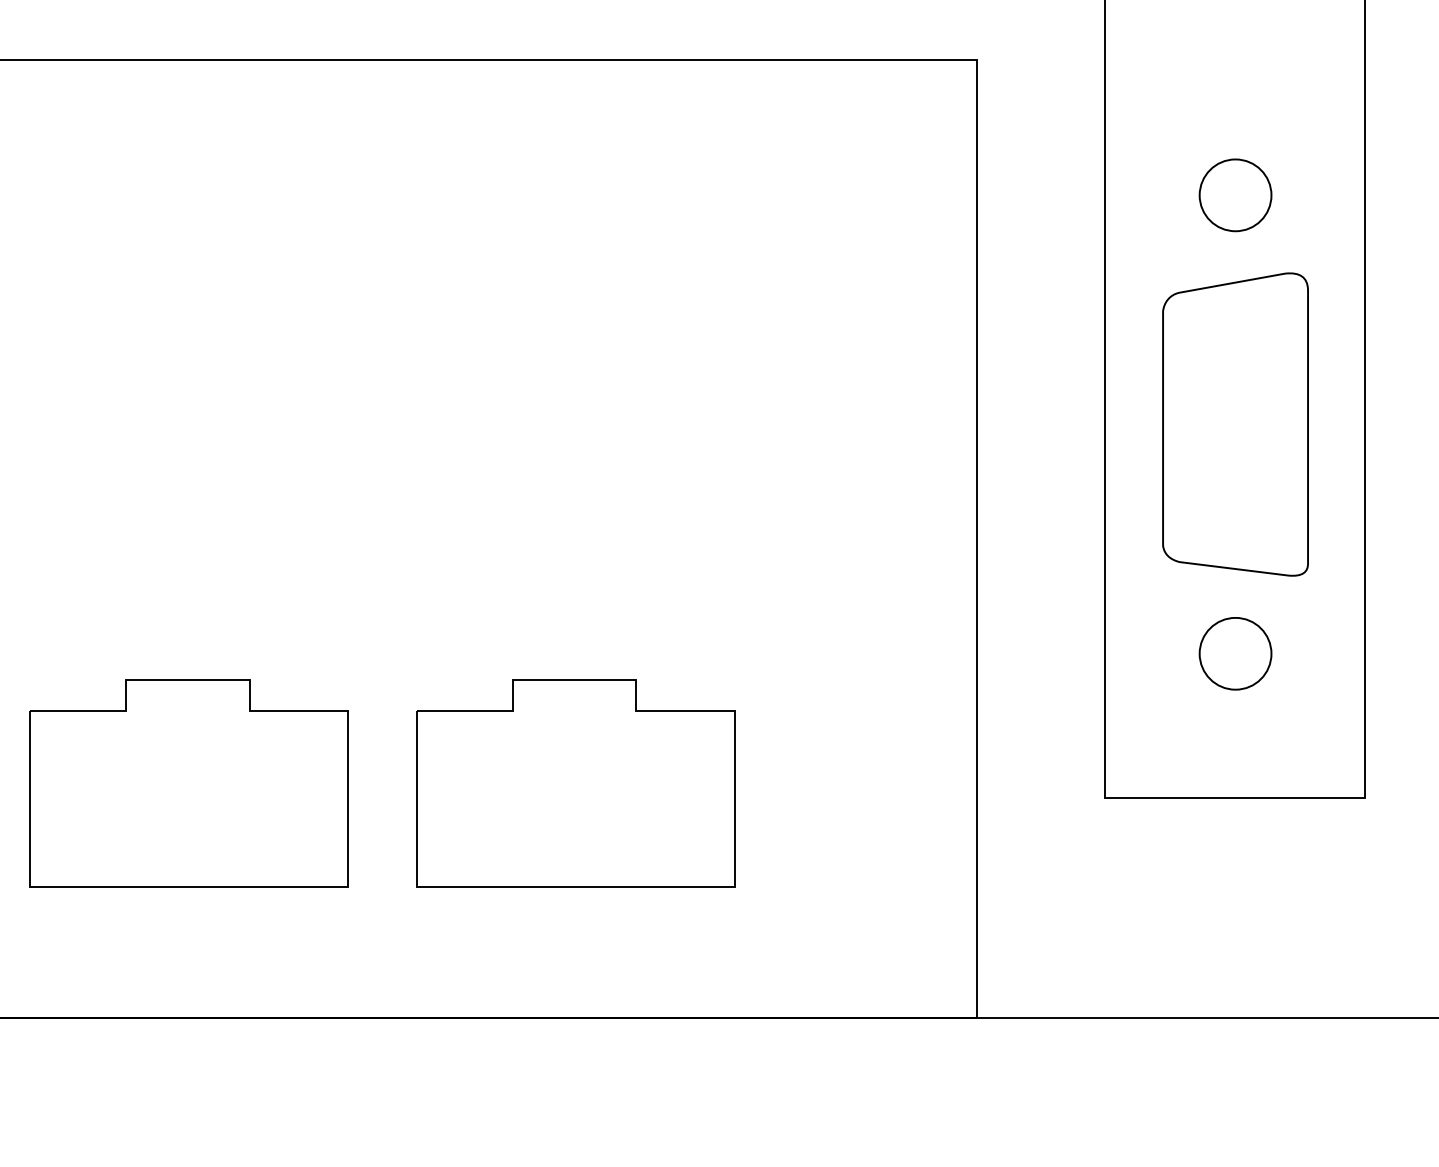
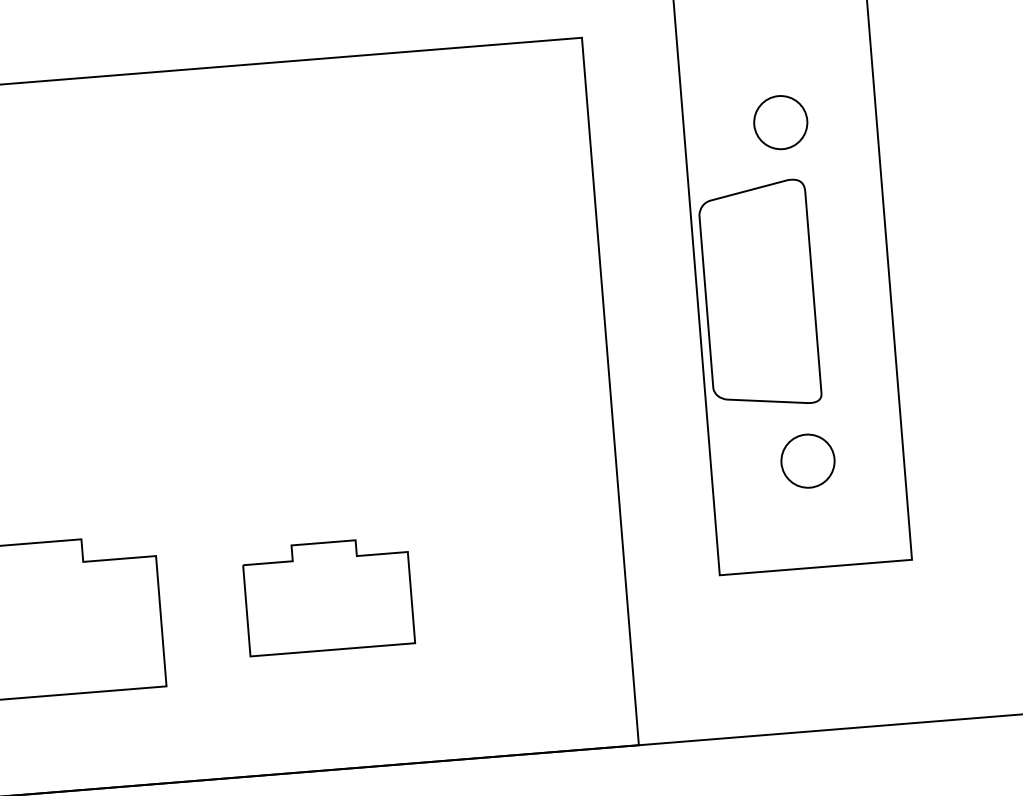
part: (1235, 424) -> (759, 294), moved
part: (575, 783) -> (328, 596), size x0.7

